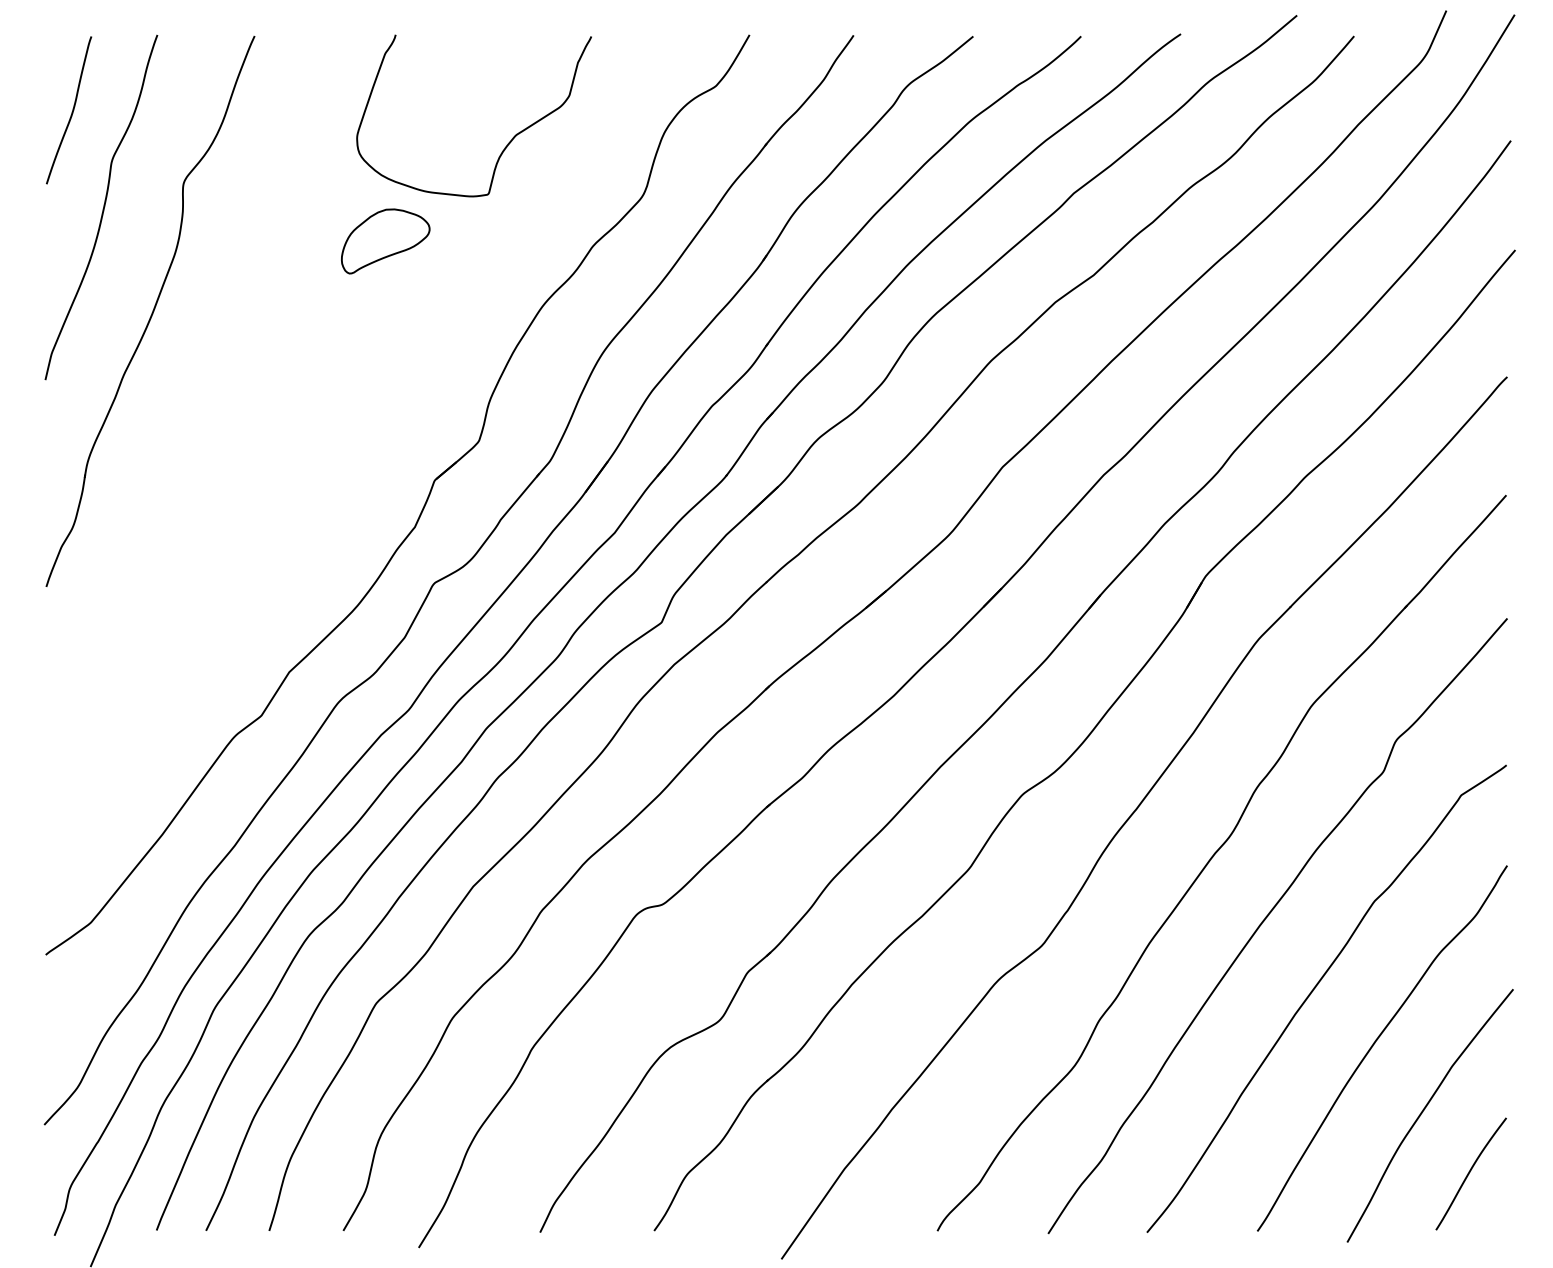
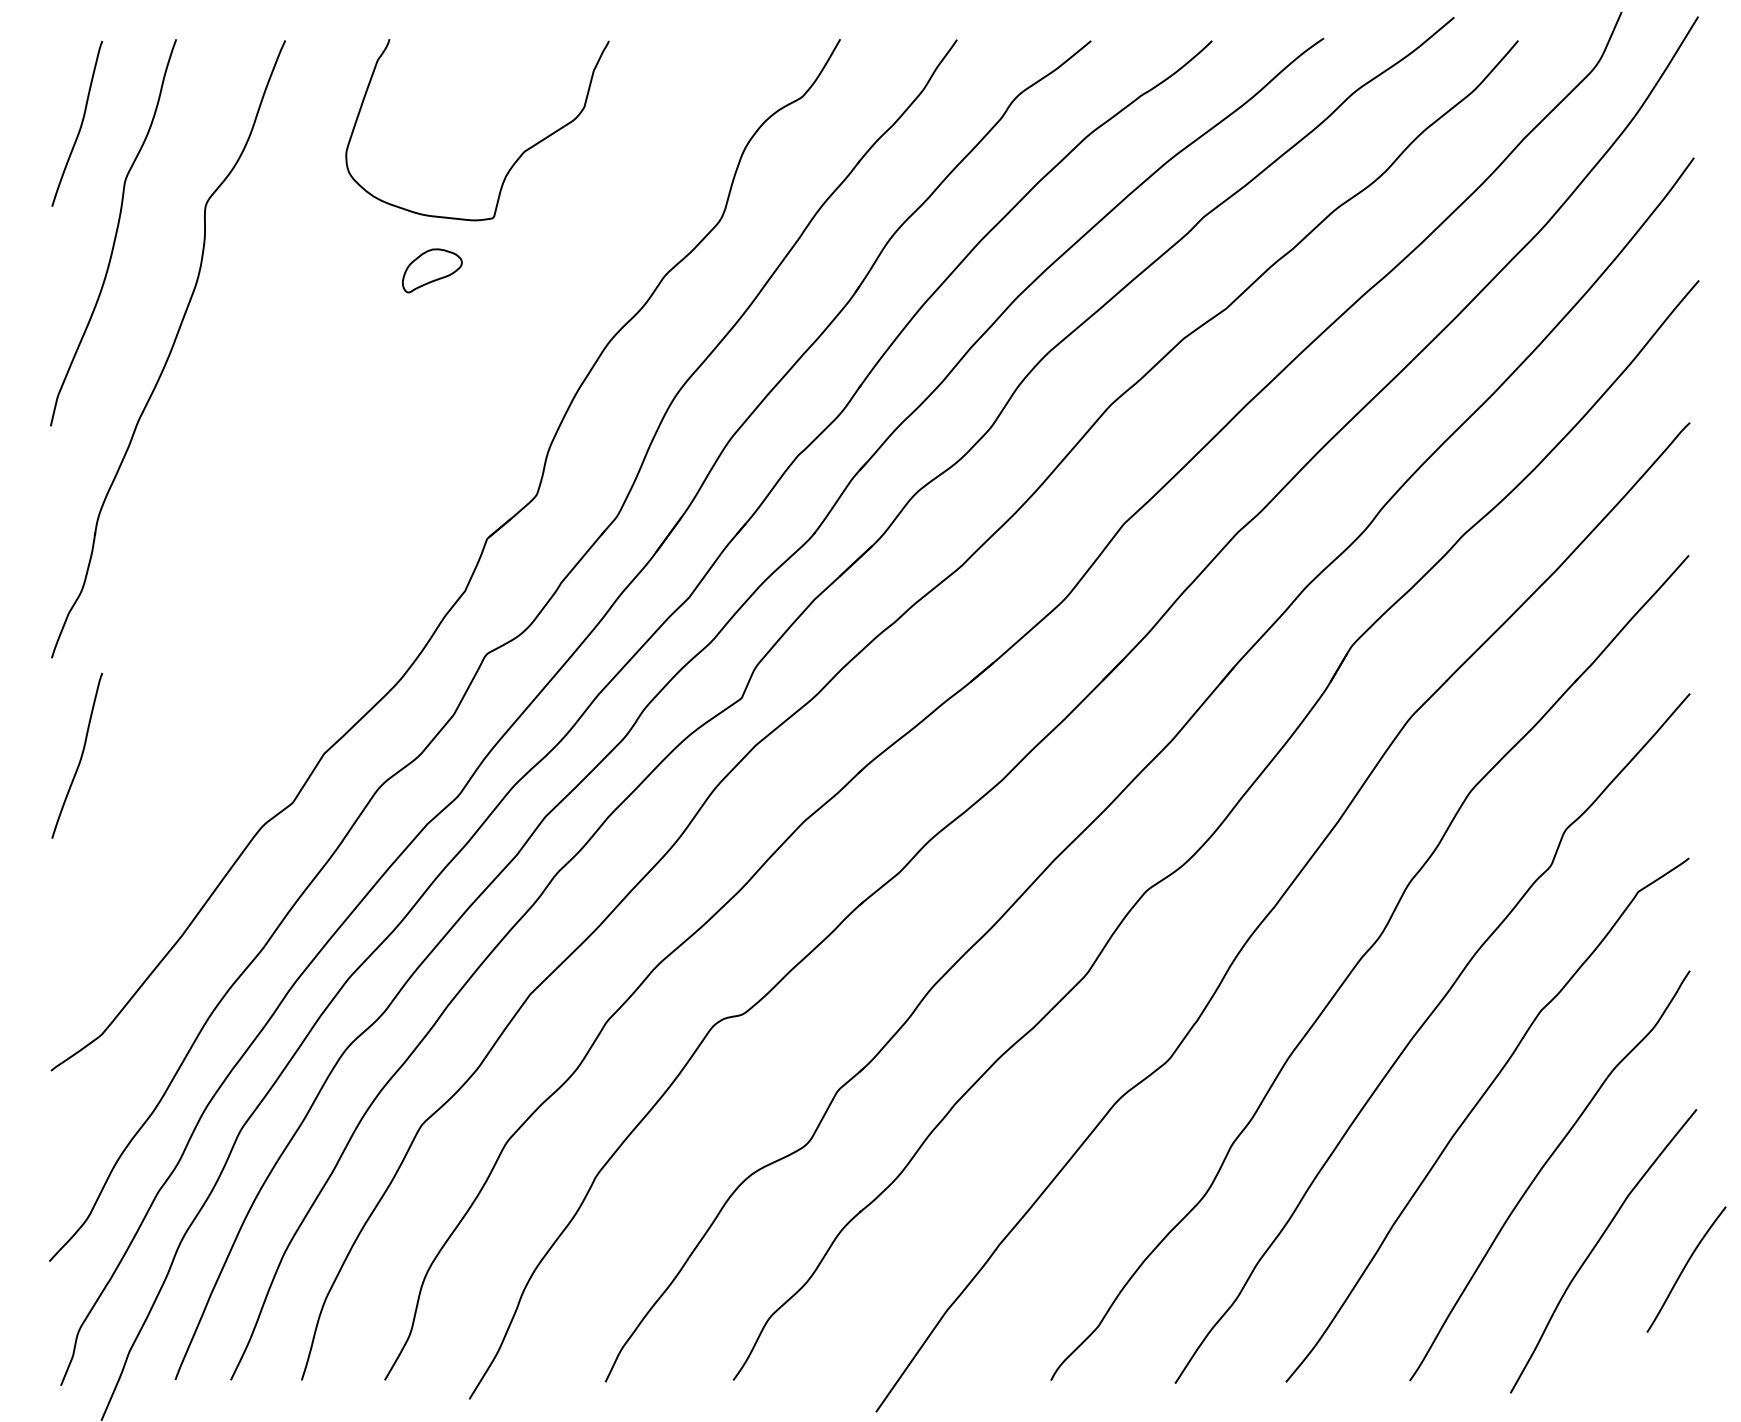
curve: (508, 143) -> (515, 160), moved
part: (385, 241) -> (432, 270), size x0.6
curve: (71, 674) -> (80, 756), added
curve: (1469, 1173) -> (1684, 1269), moved

